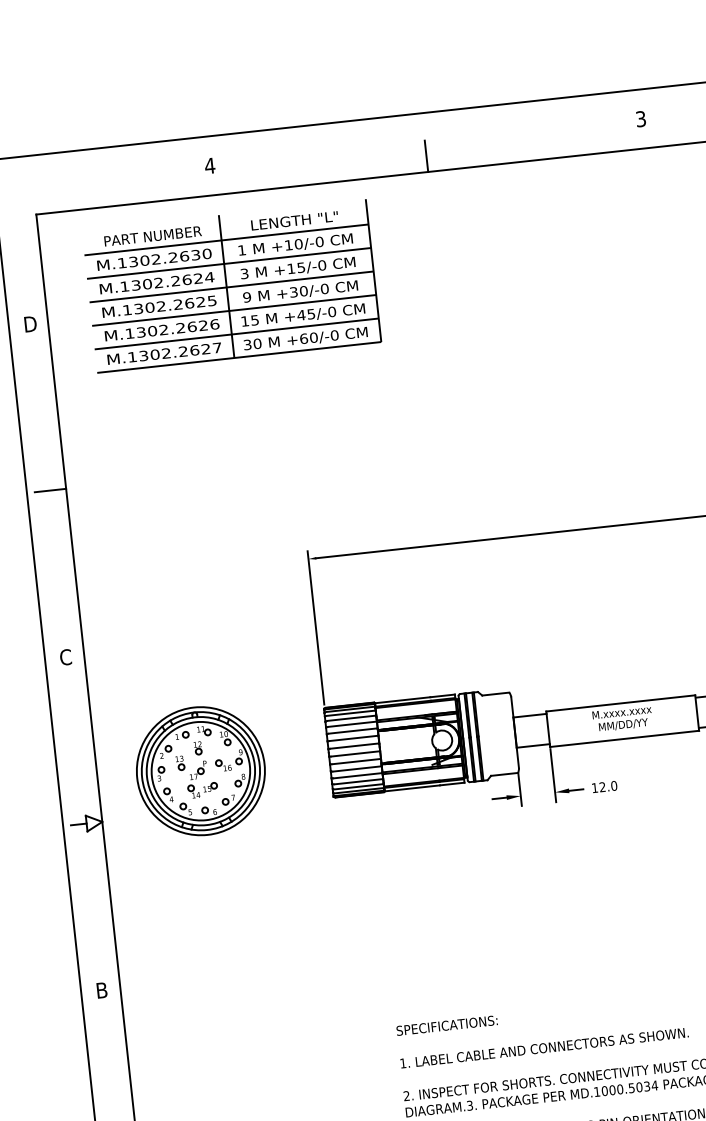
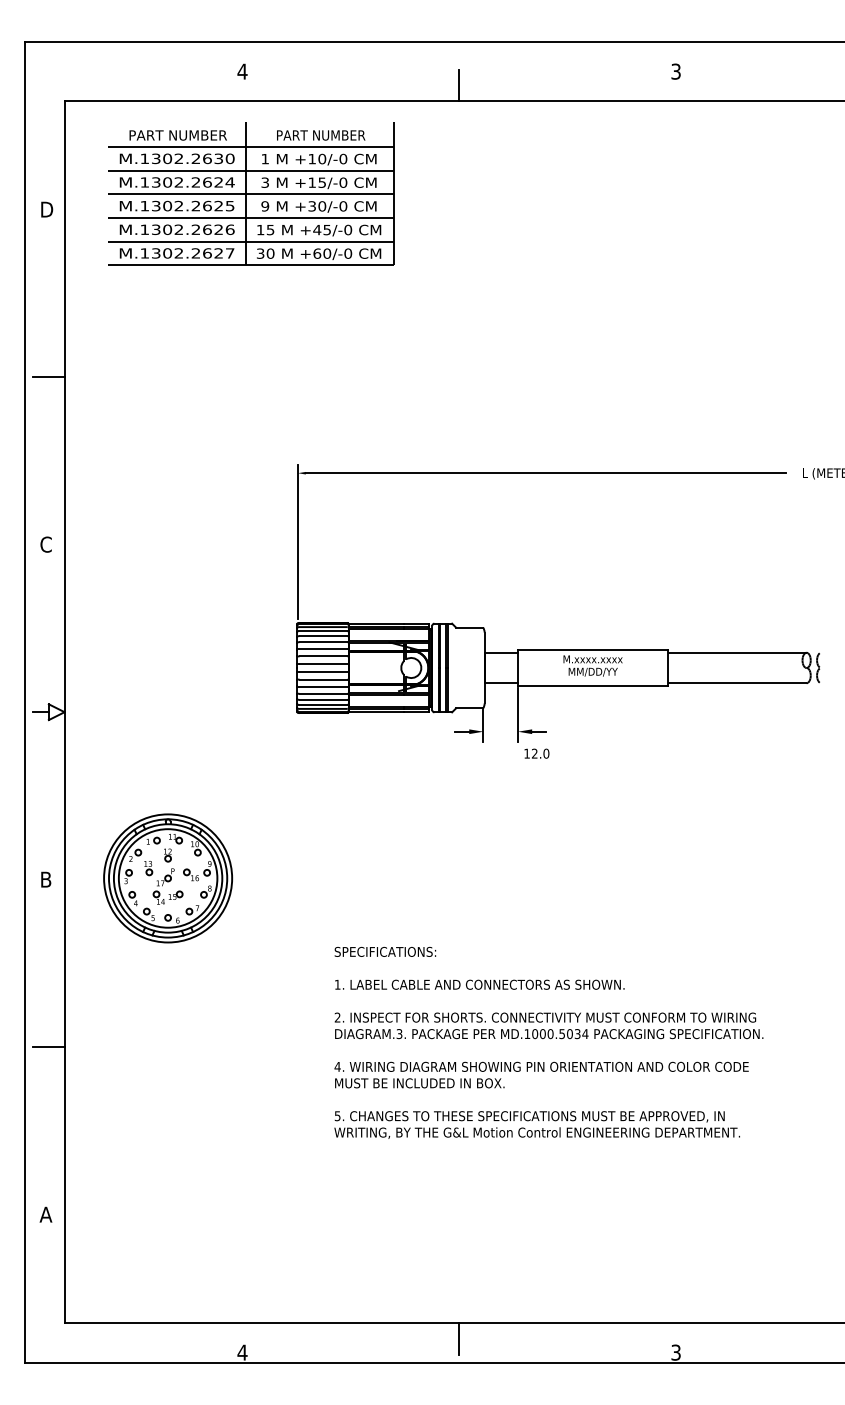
text: (295, 220) -> (321, 135), LENGTH "L" -> PART NUMBER
part: (201, 771) -> (168, 878), moved
text: (604, 786) -> (536, 753), moved

